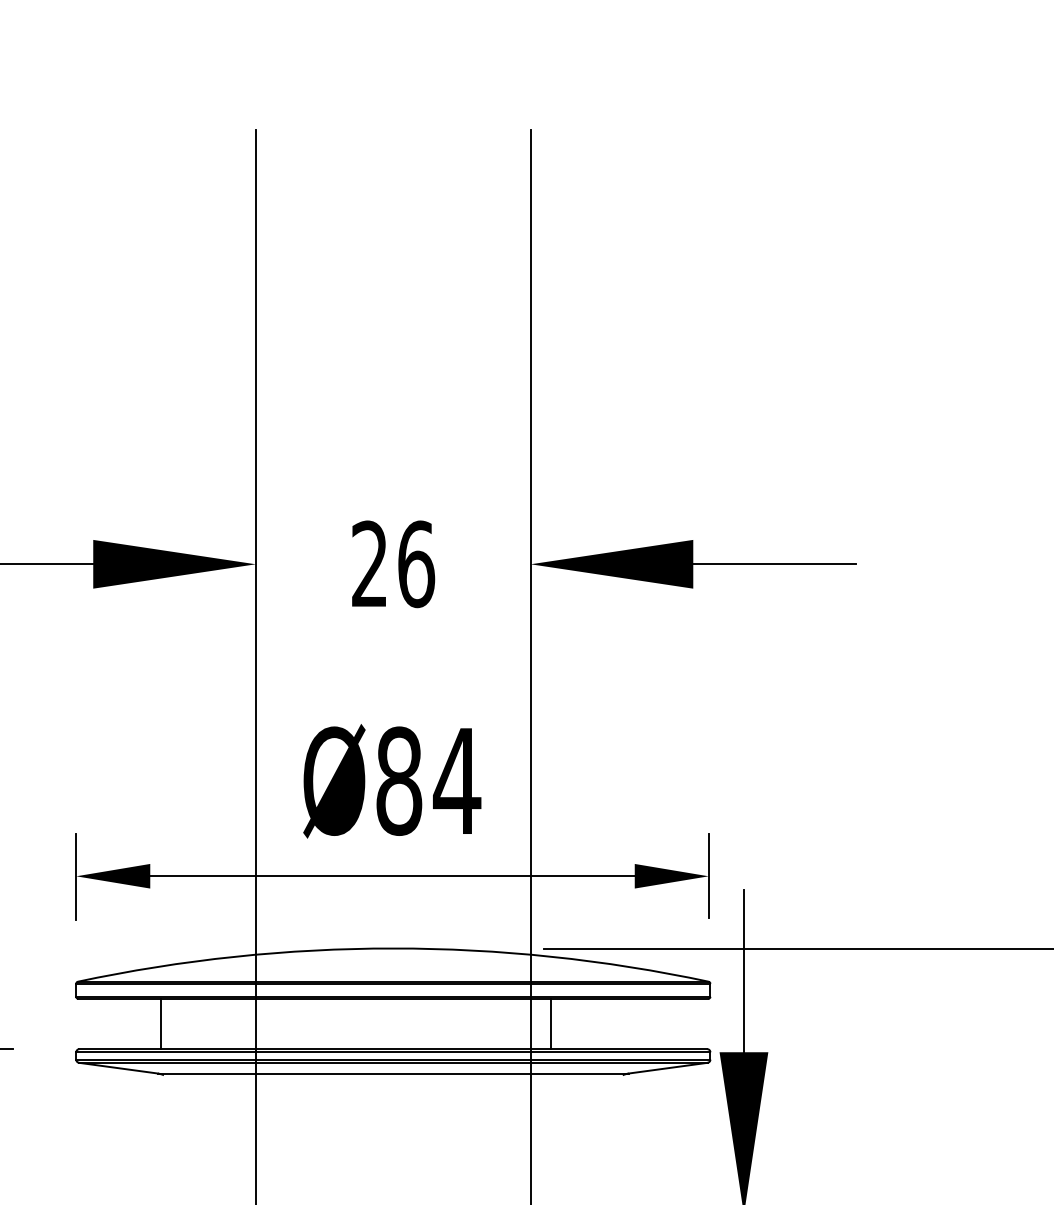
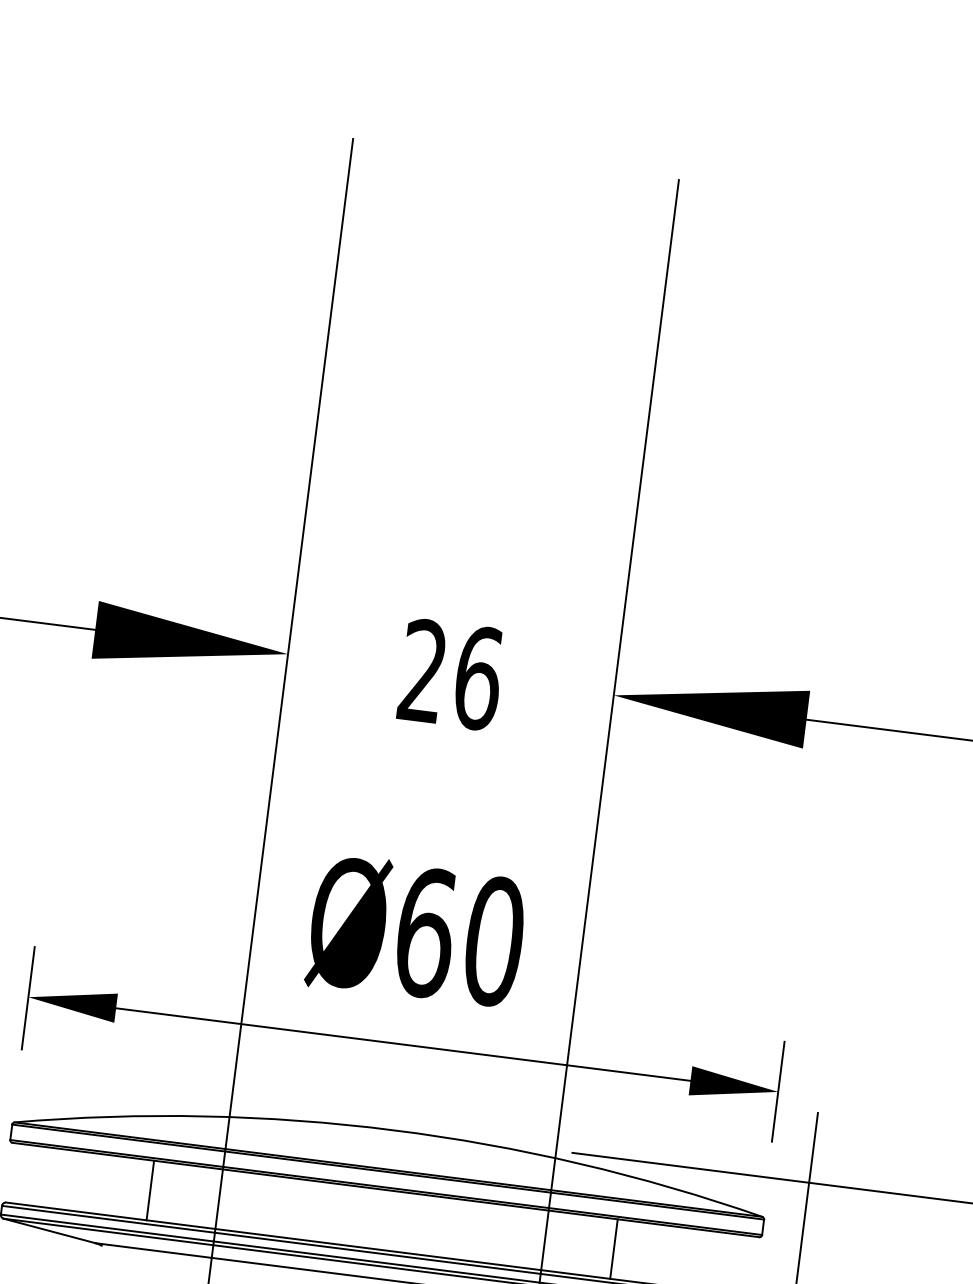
text: (428, 780) -> (460, 936), Ø84 -> Ø60
line: (160, 1023) -> (150, 1189), moved
line: (550, 1023) -> (613, 1248), moved

